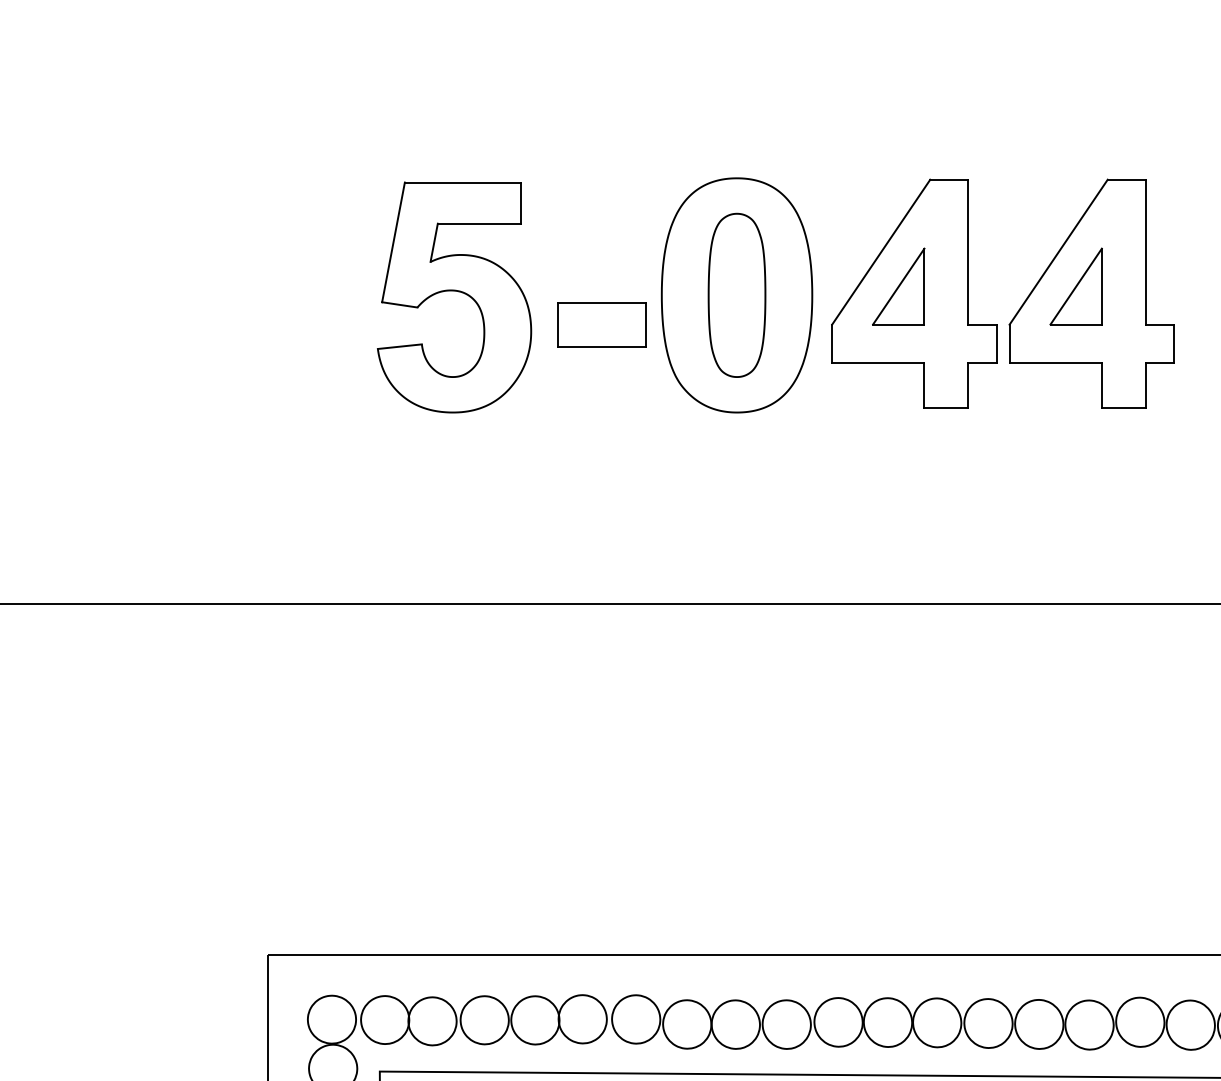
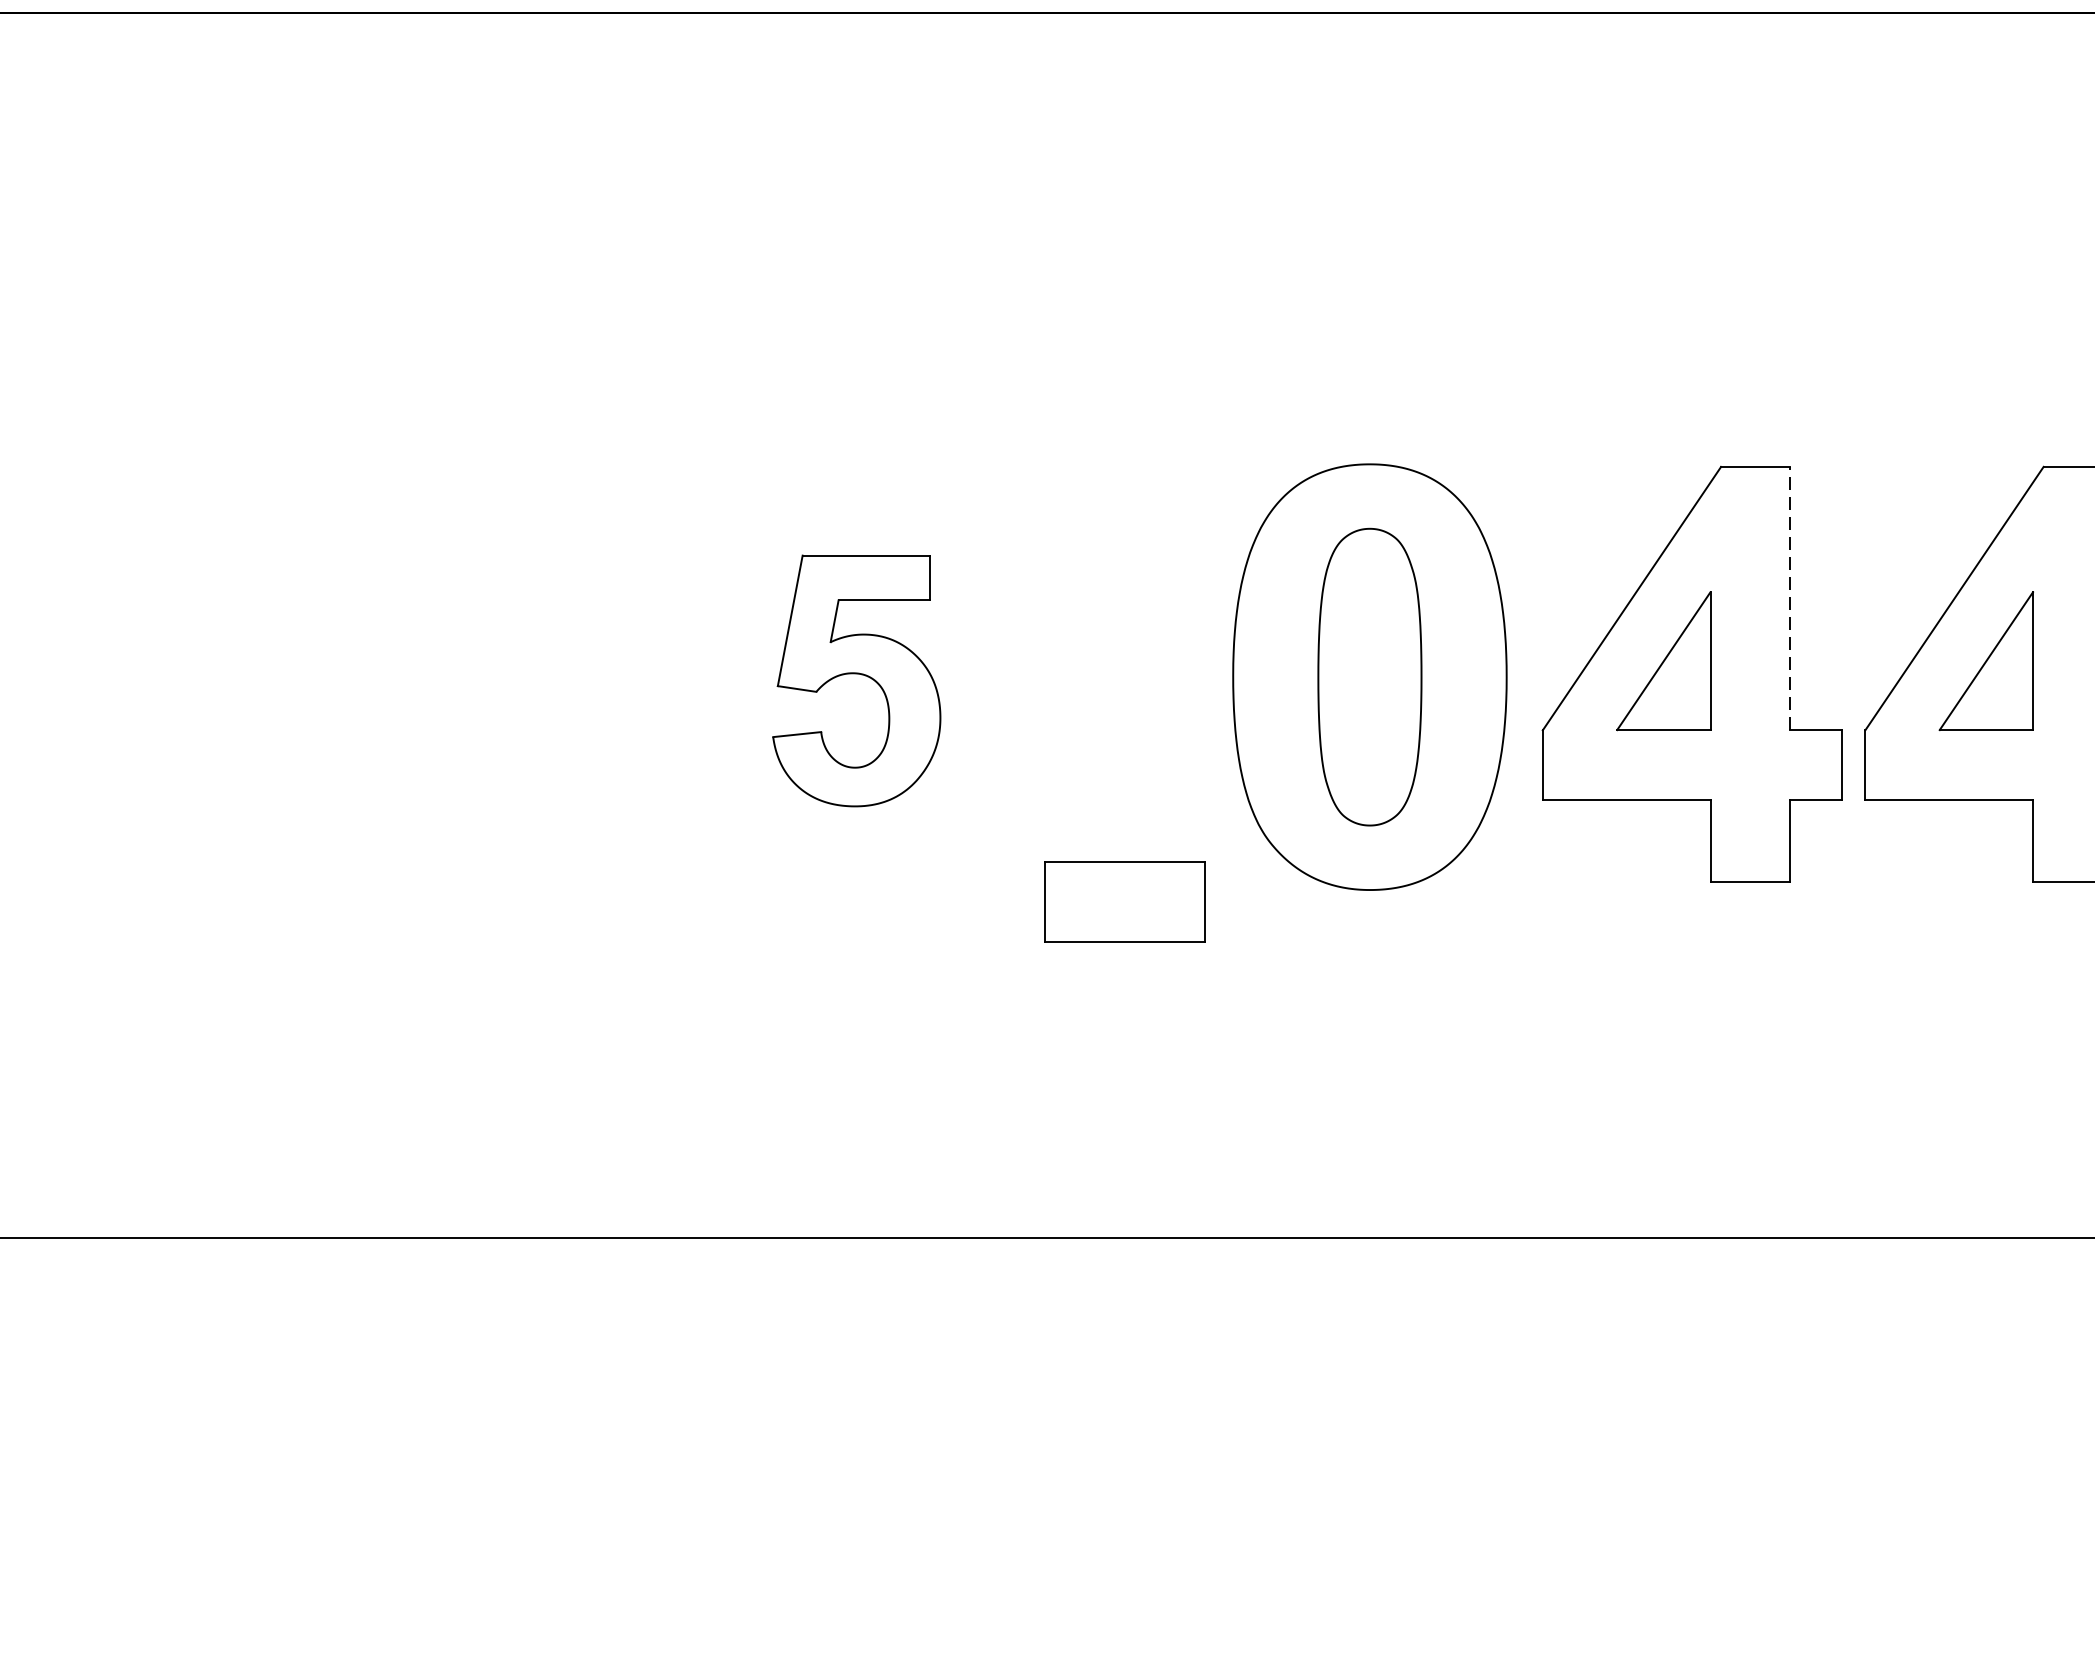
line: (968, 251) -> (1790, 597), solid -> dashed
part: (454, 297) -> (856, 680), size x0.6
part: (601, 324) -> (1123, 900), moved

